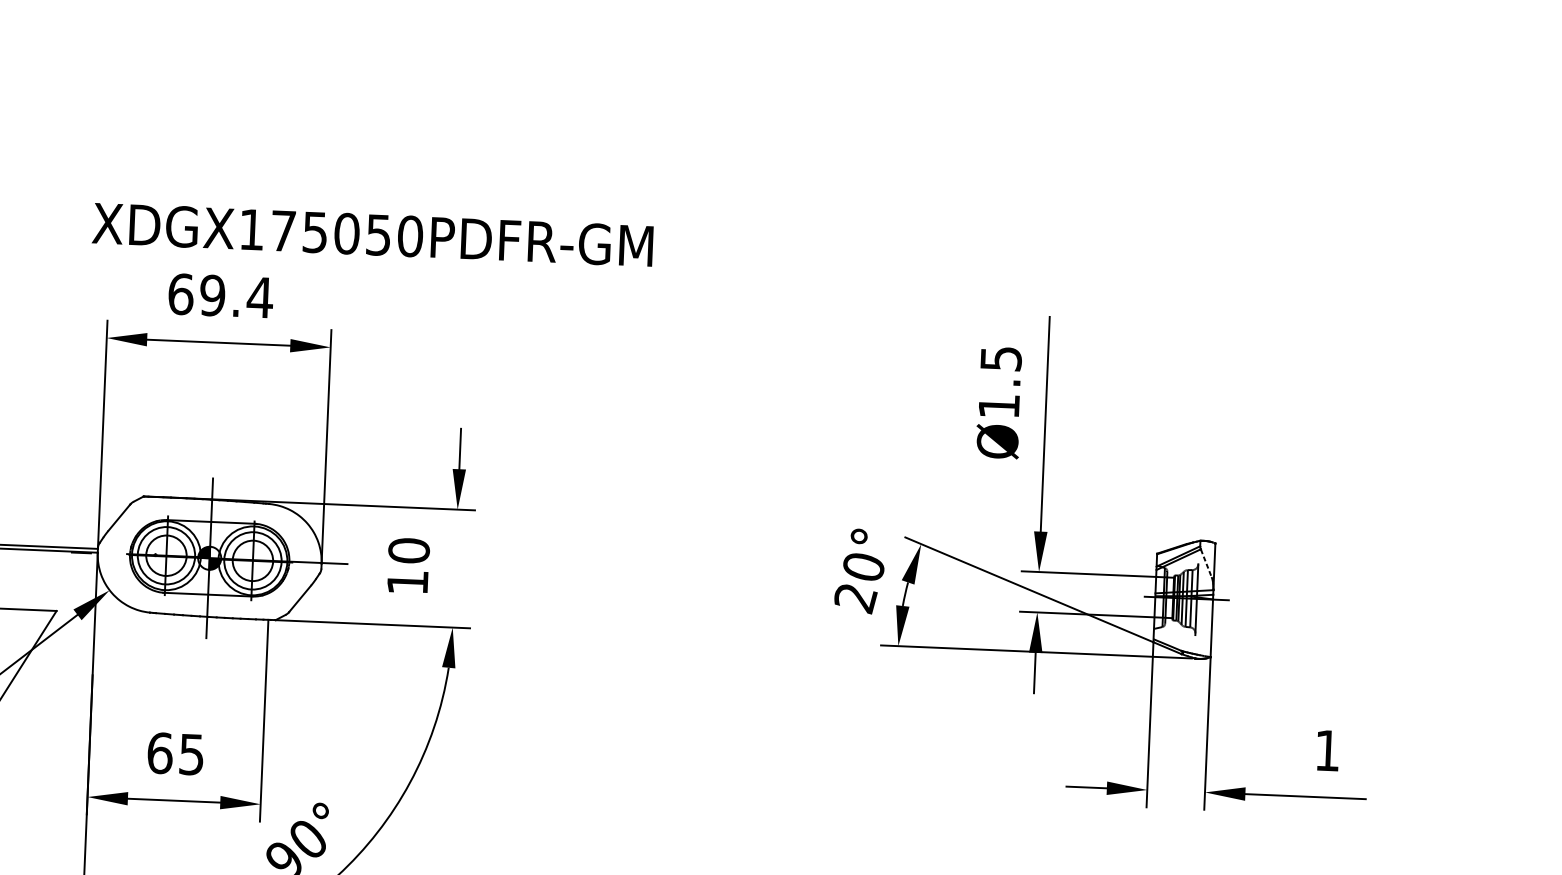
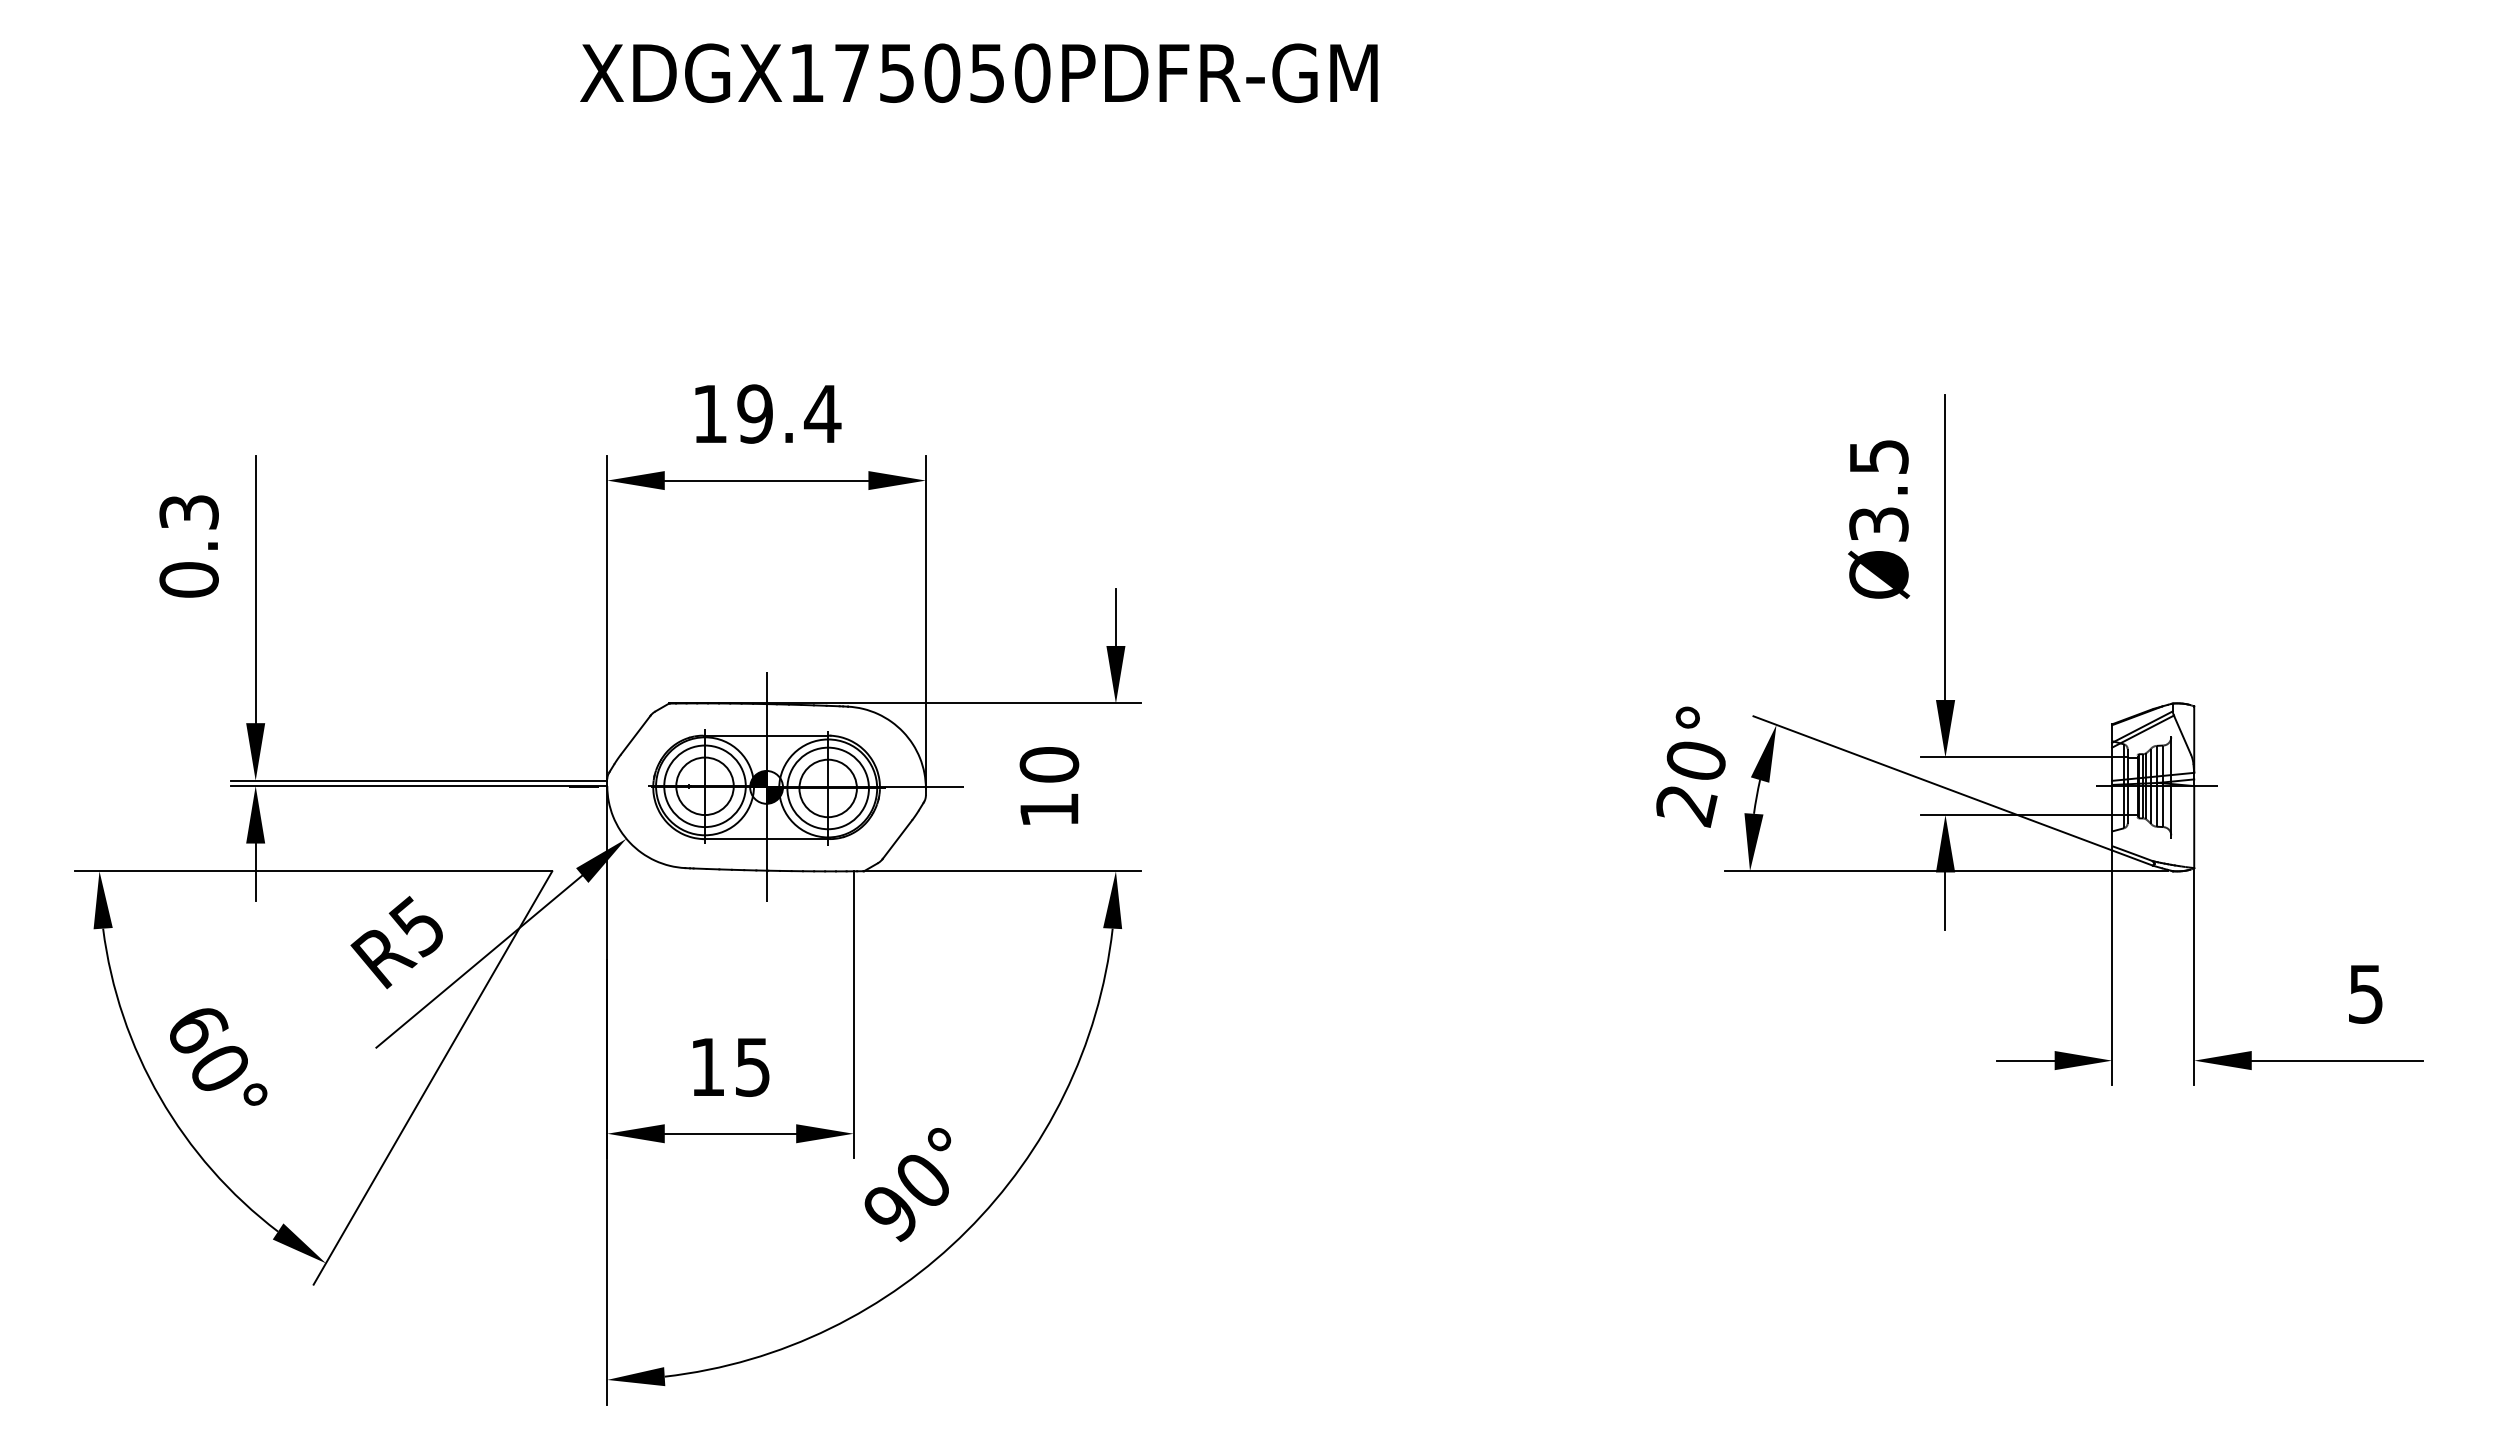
text: (372, 234) -> (978, 72), moved
text: (181, 293) -> (710, 413), 69.4 -> 19.4
text: (998, 406) -> (1878, 524), Ø1.5 -> Ø3.5
line: (1206, 563) -> (2182, 735), dashed -> solid
text: (1327, 750) -> (2365, 994), 1 -> 5
text: (159, 752) -> (707, 1066), 65 -> 15

